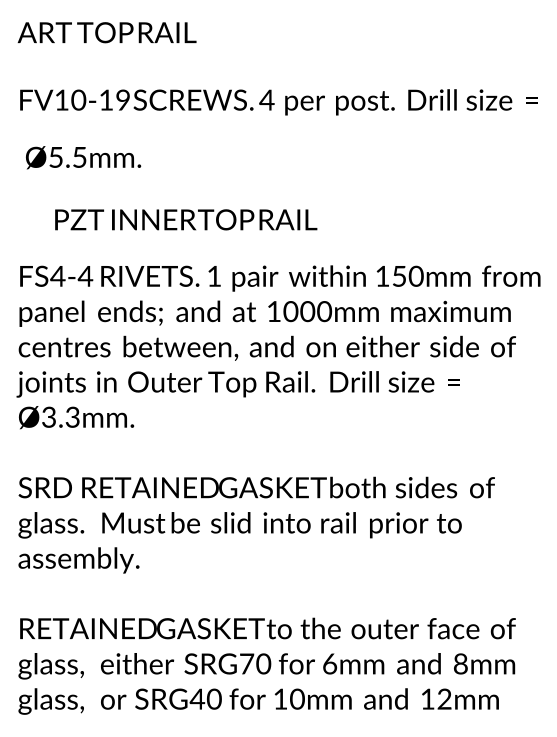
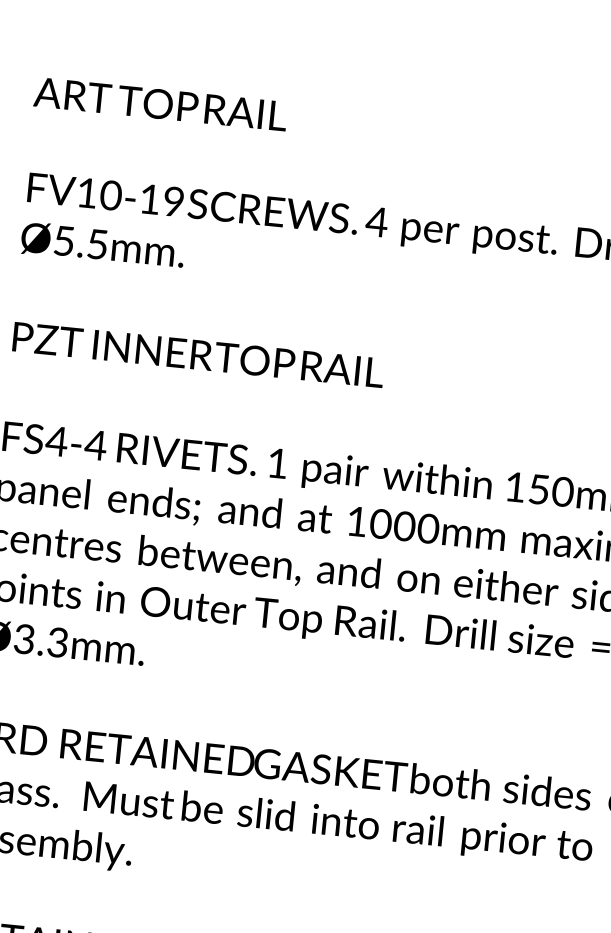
text: (83, 157) -> (102, 245), moved
text: (186, 219) -> (199, 354), moved

